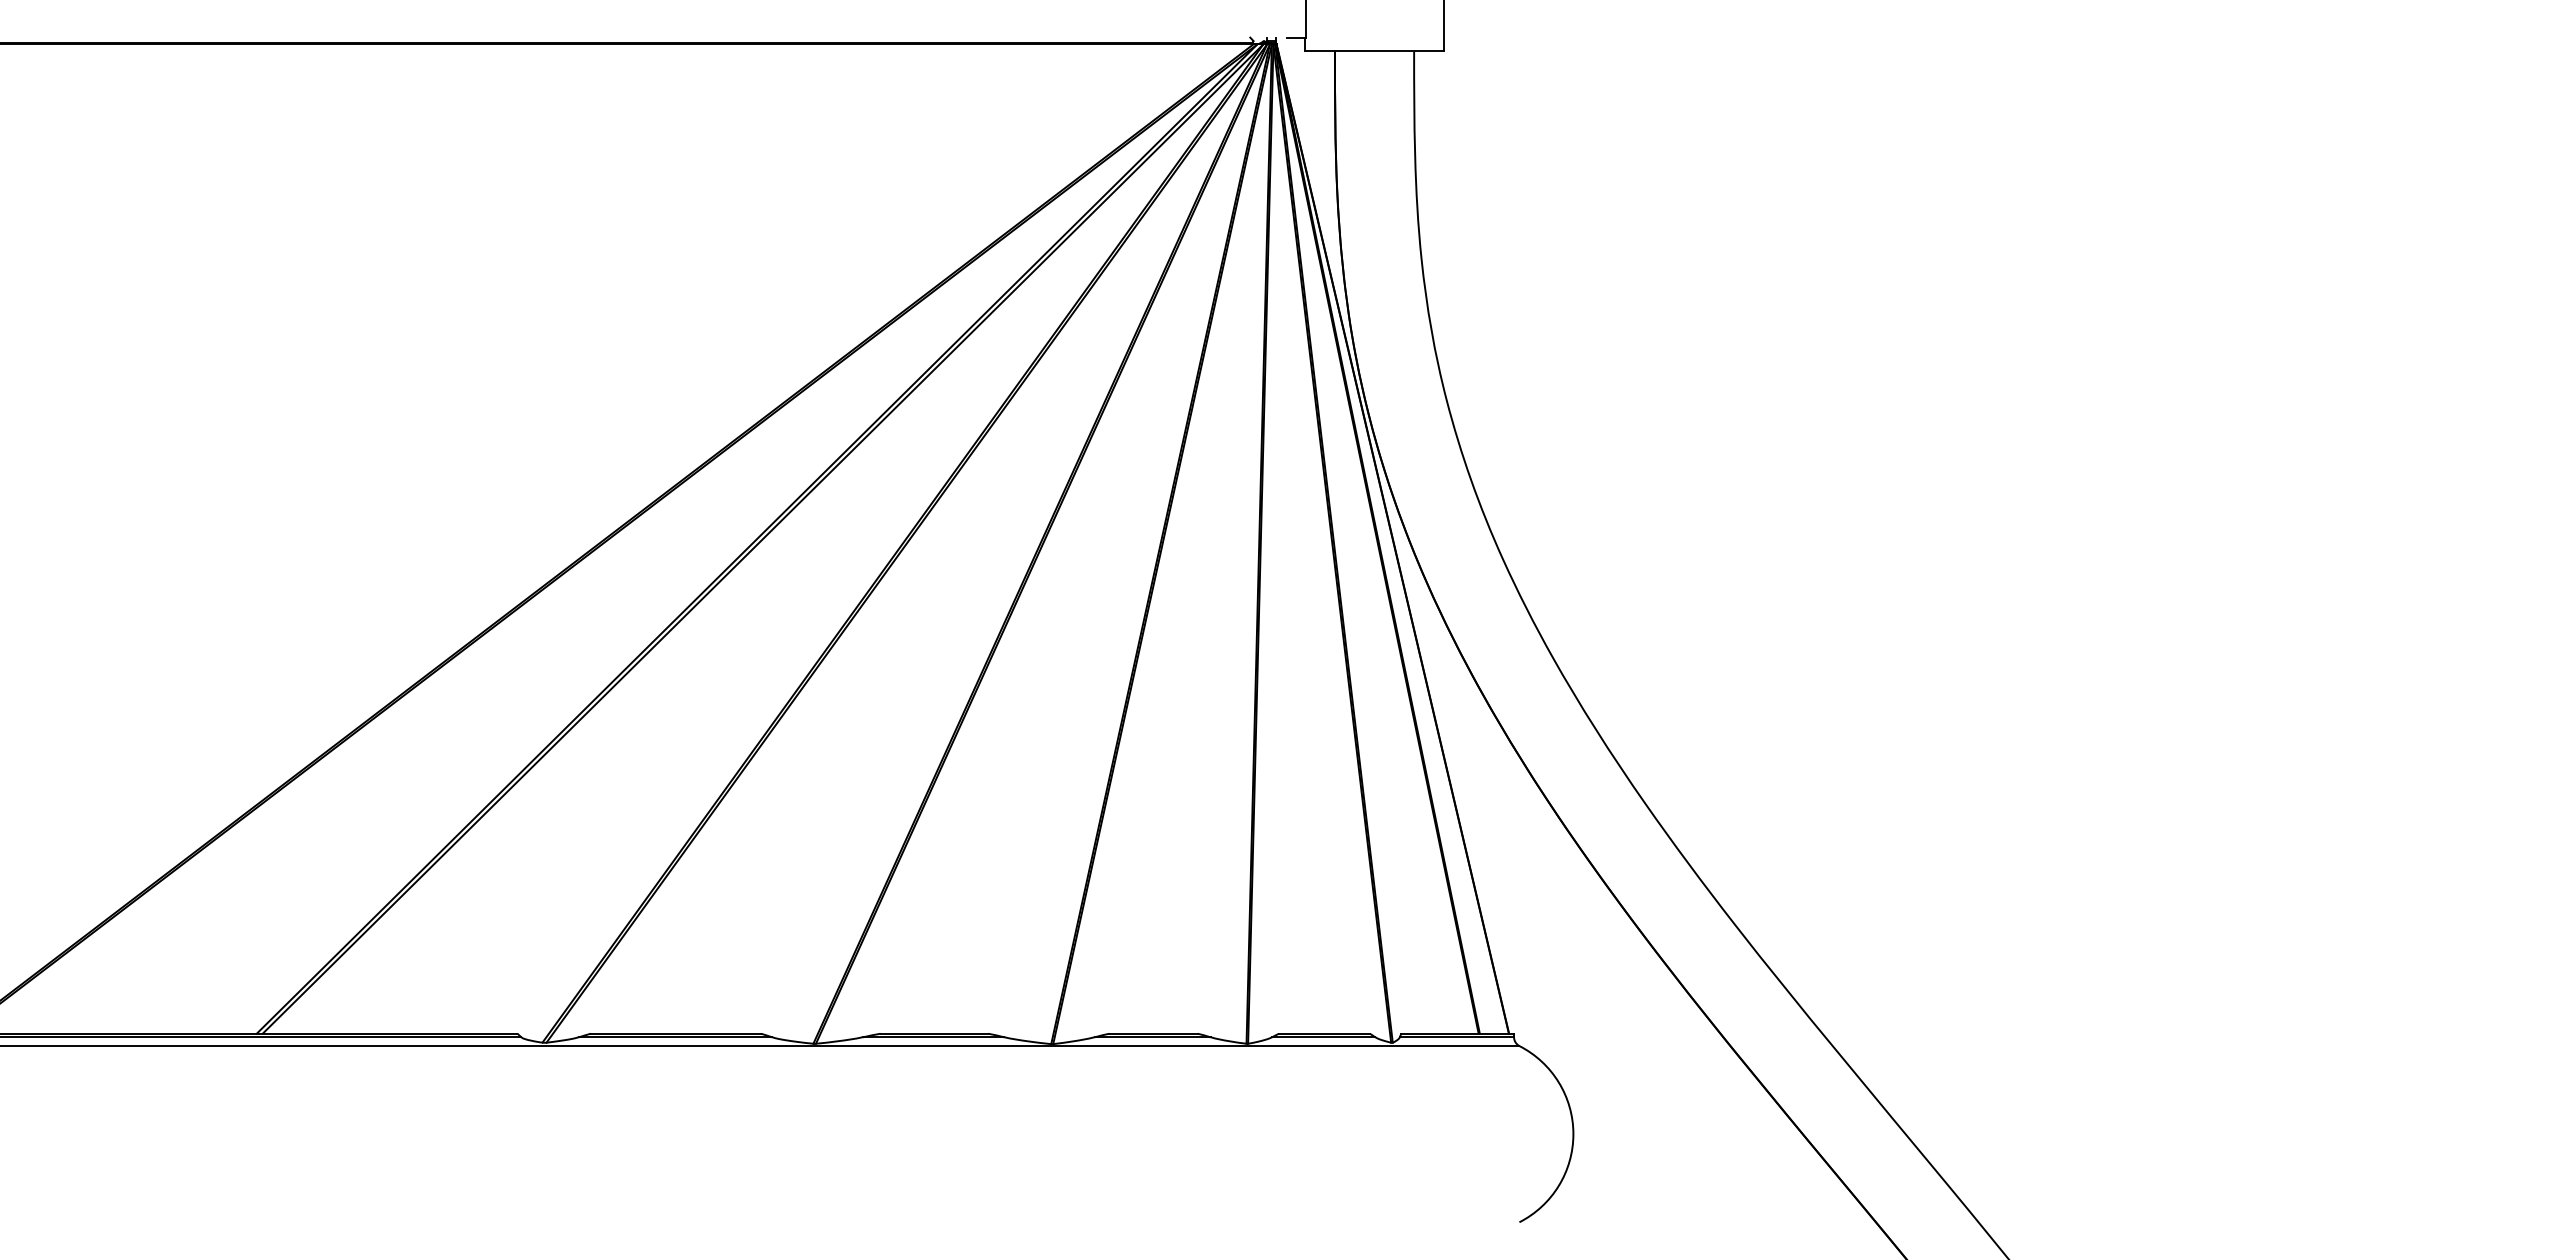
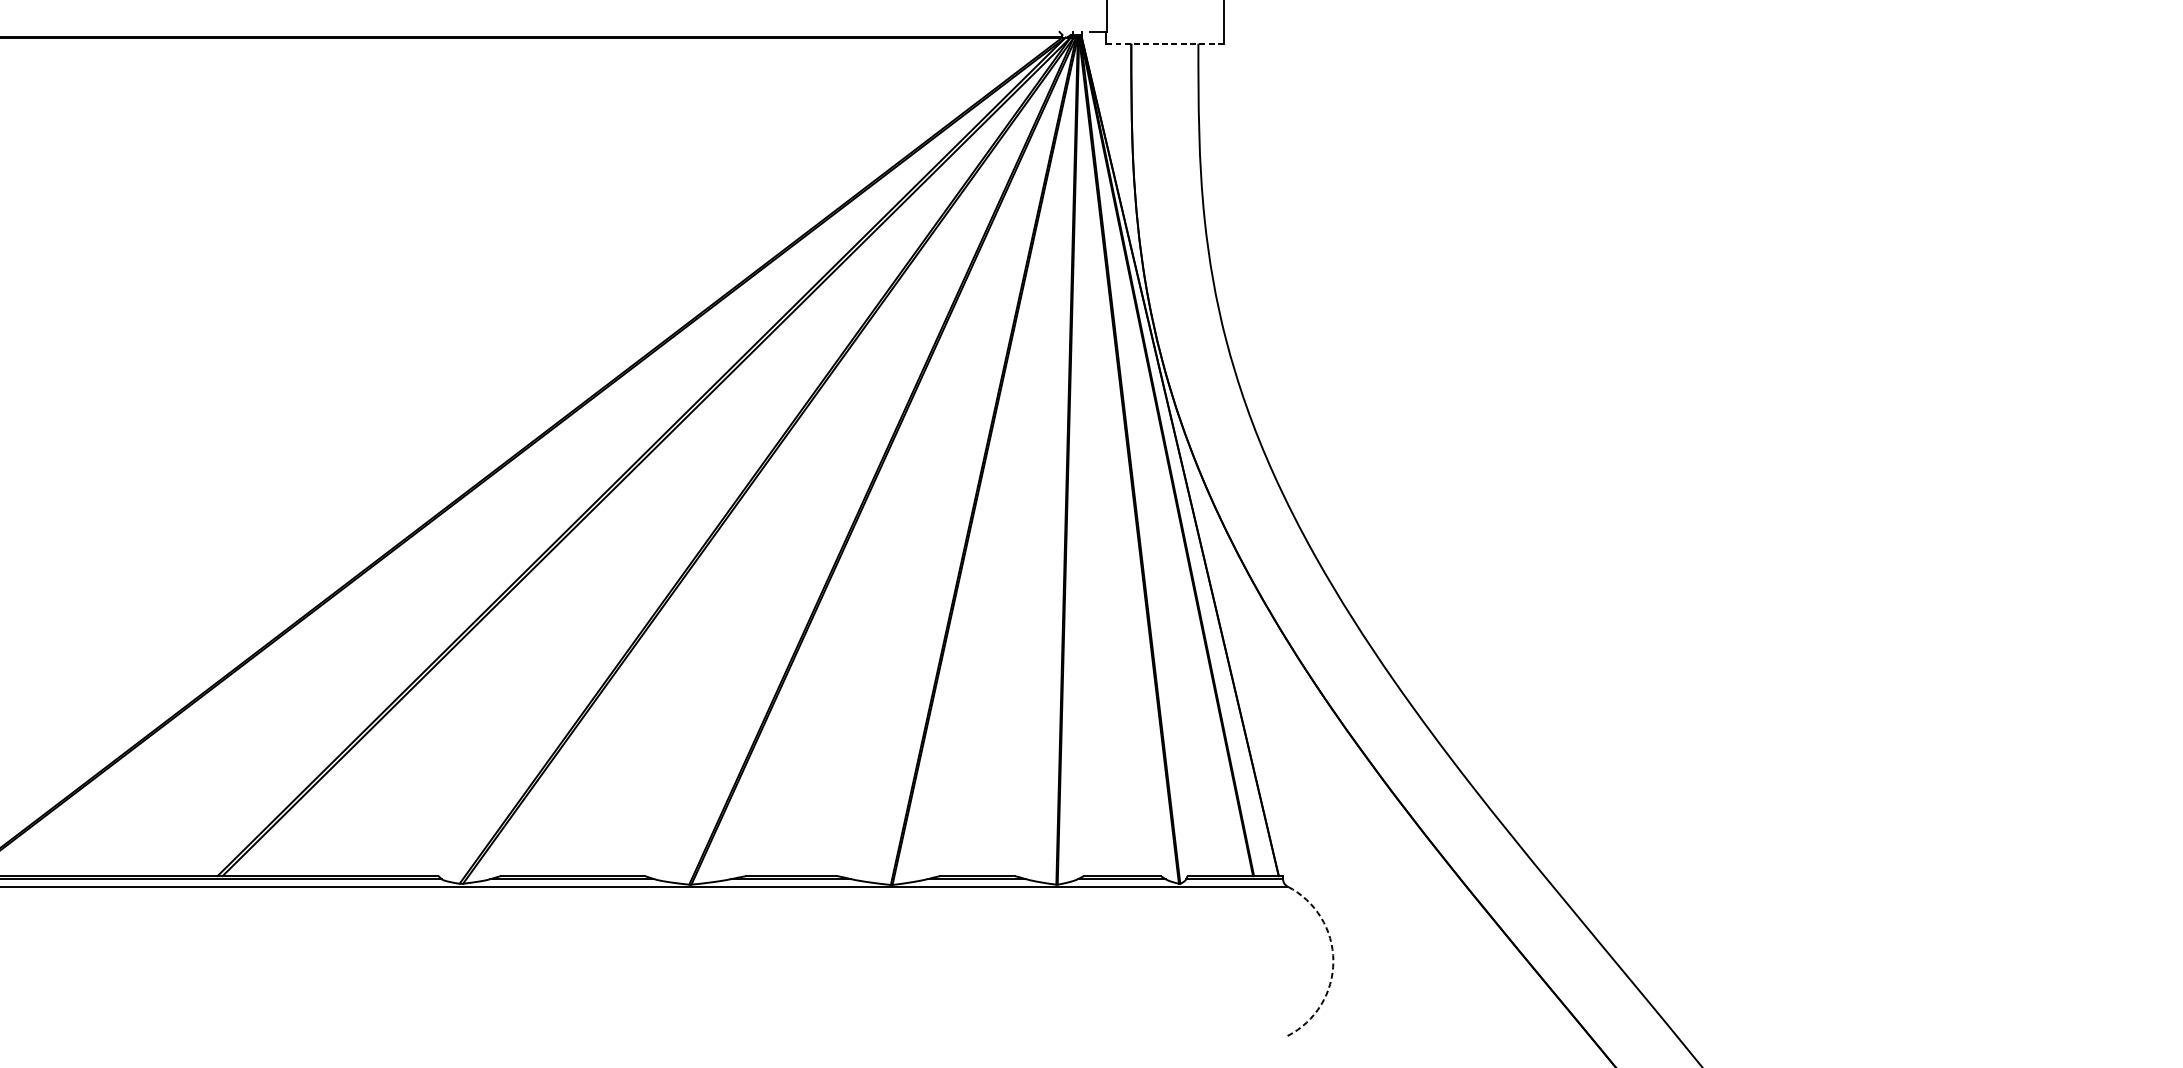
line: (1375, 51) -> (1165, 43), solid -> dashed
arc: (1573, 1134) -> (1333, 961), solid -> dashed

